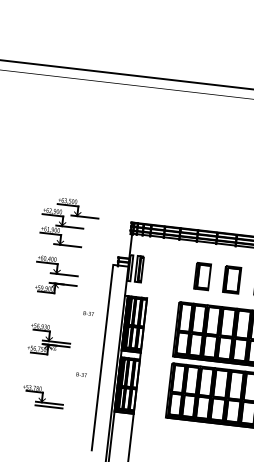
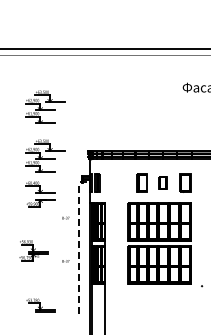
part: (78, 152) -> (45, 106), added
part: (231, 279) -> (162, 182), size x0.7
part: (49, 339) -> (33, 250), moved
line: (104, 349) -> (79, 241), solid -> dashed
part: (42, 396) -> (40, 305), moved

